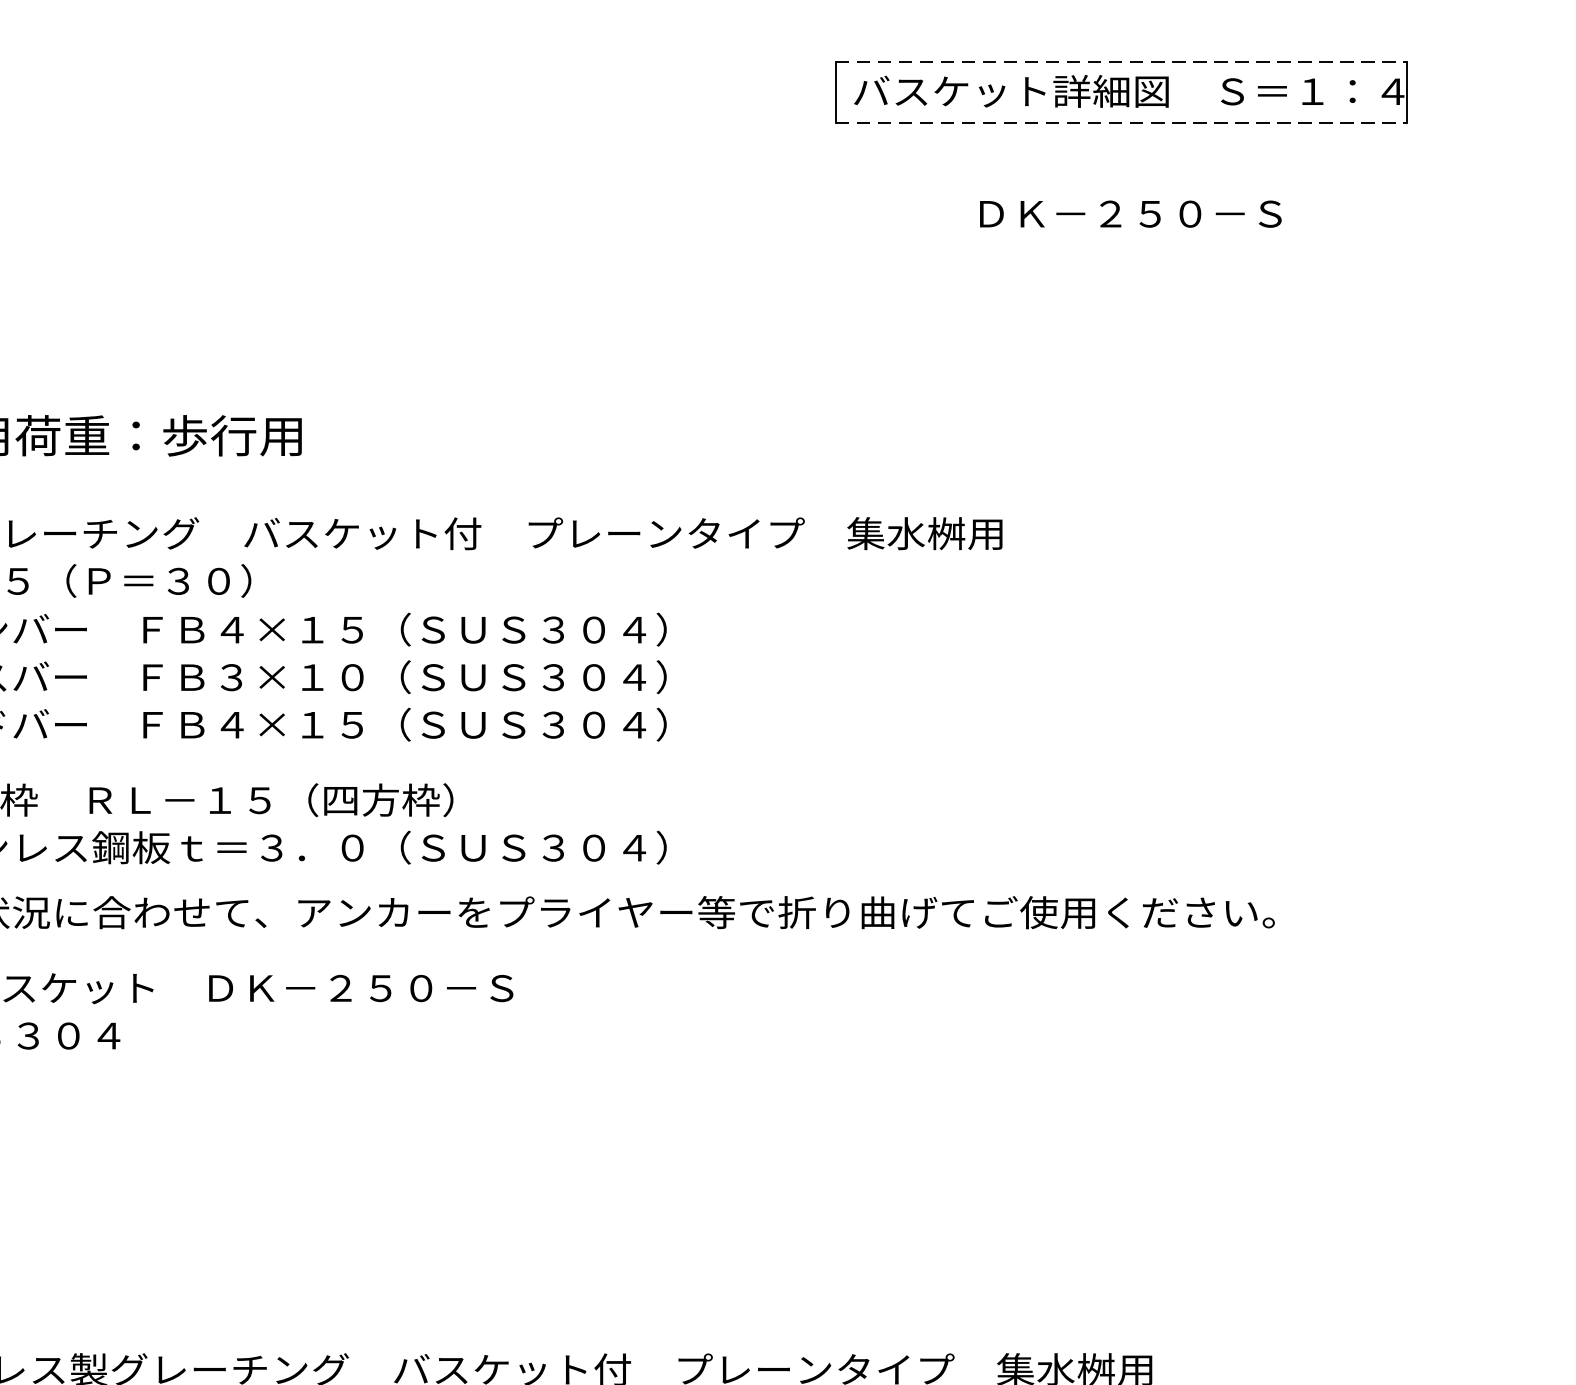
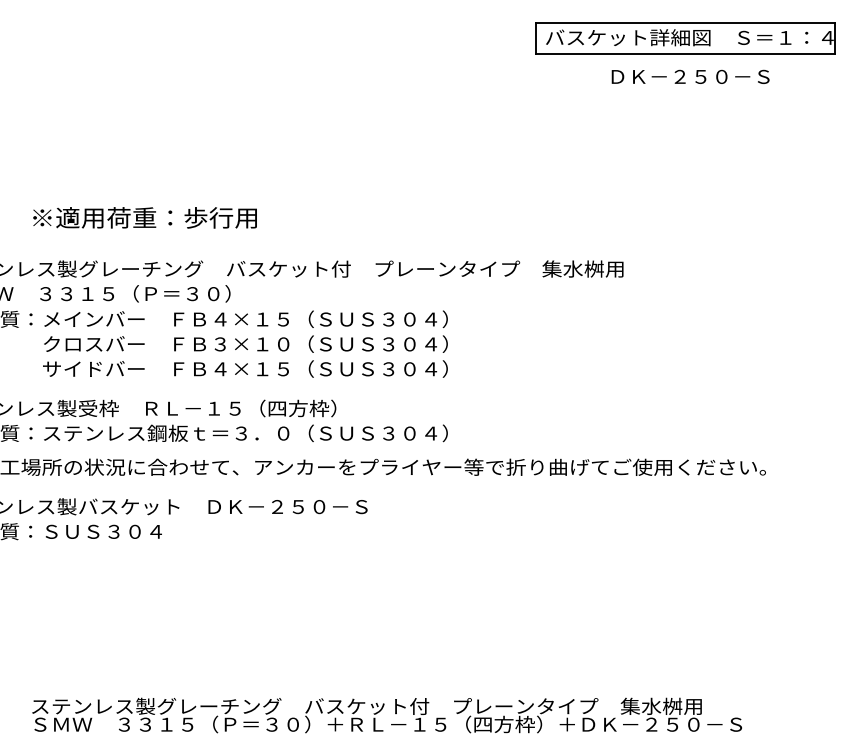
line: (1122, 62) -> (686, 22), dashed -> solid
line: (1122, 123) -> (686, 54), dashed -> solid
text: (1130, 213) -> (690, 76), moved

